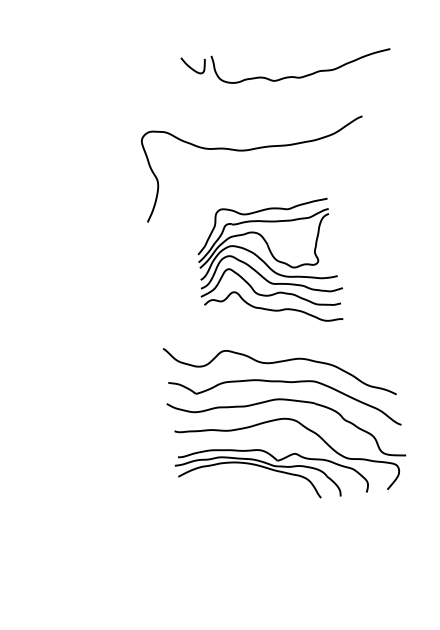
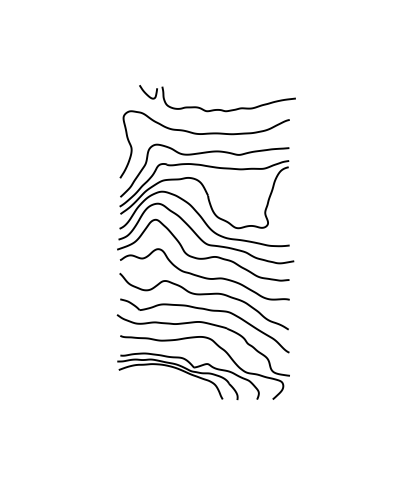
part: (288, 76) -> (217, 109), moved
part: (268, 265) -> (205, 221), size x1.67

